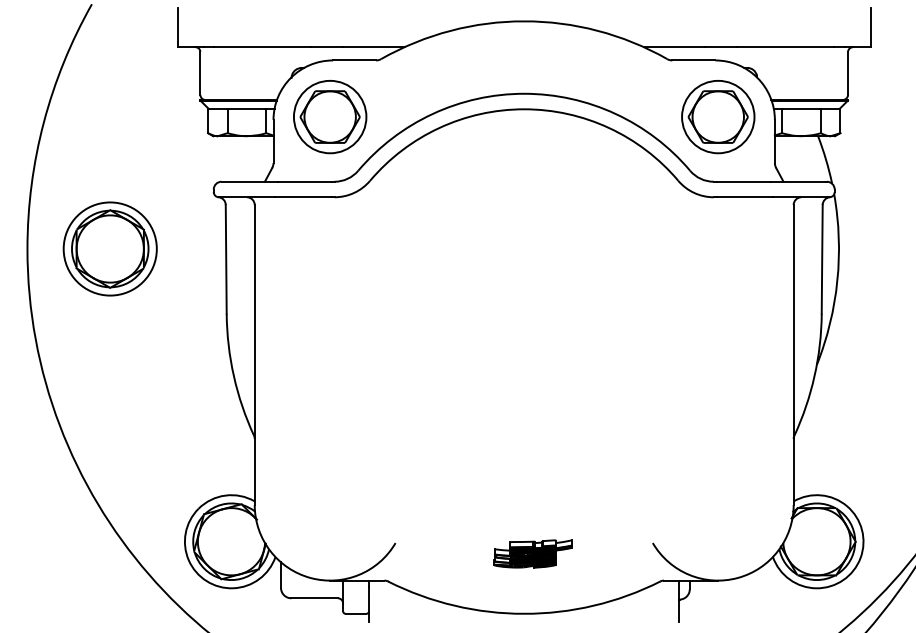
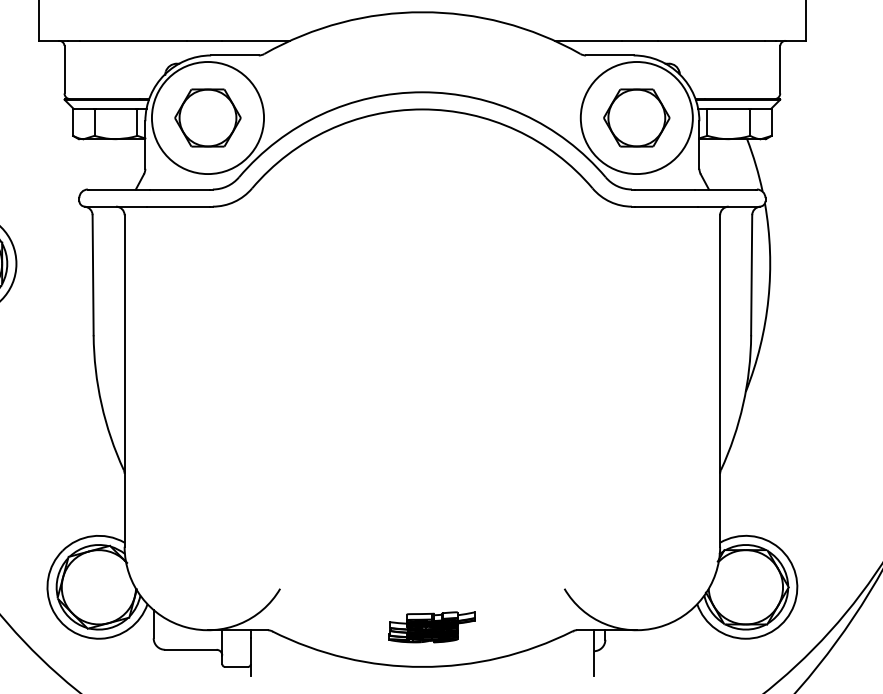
circle: (329, 116) -> (207, 117), size x1.4
circle: (718, 116) -> (637, 117), size x1.4
part: (532, 553) -> (431, 626), moved

